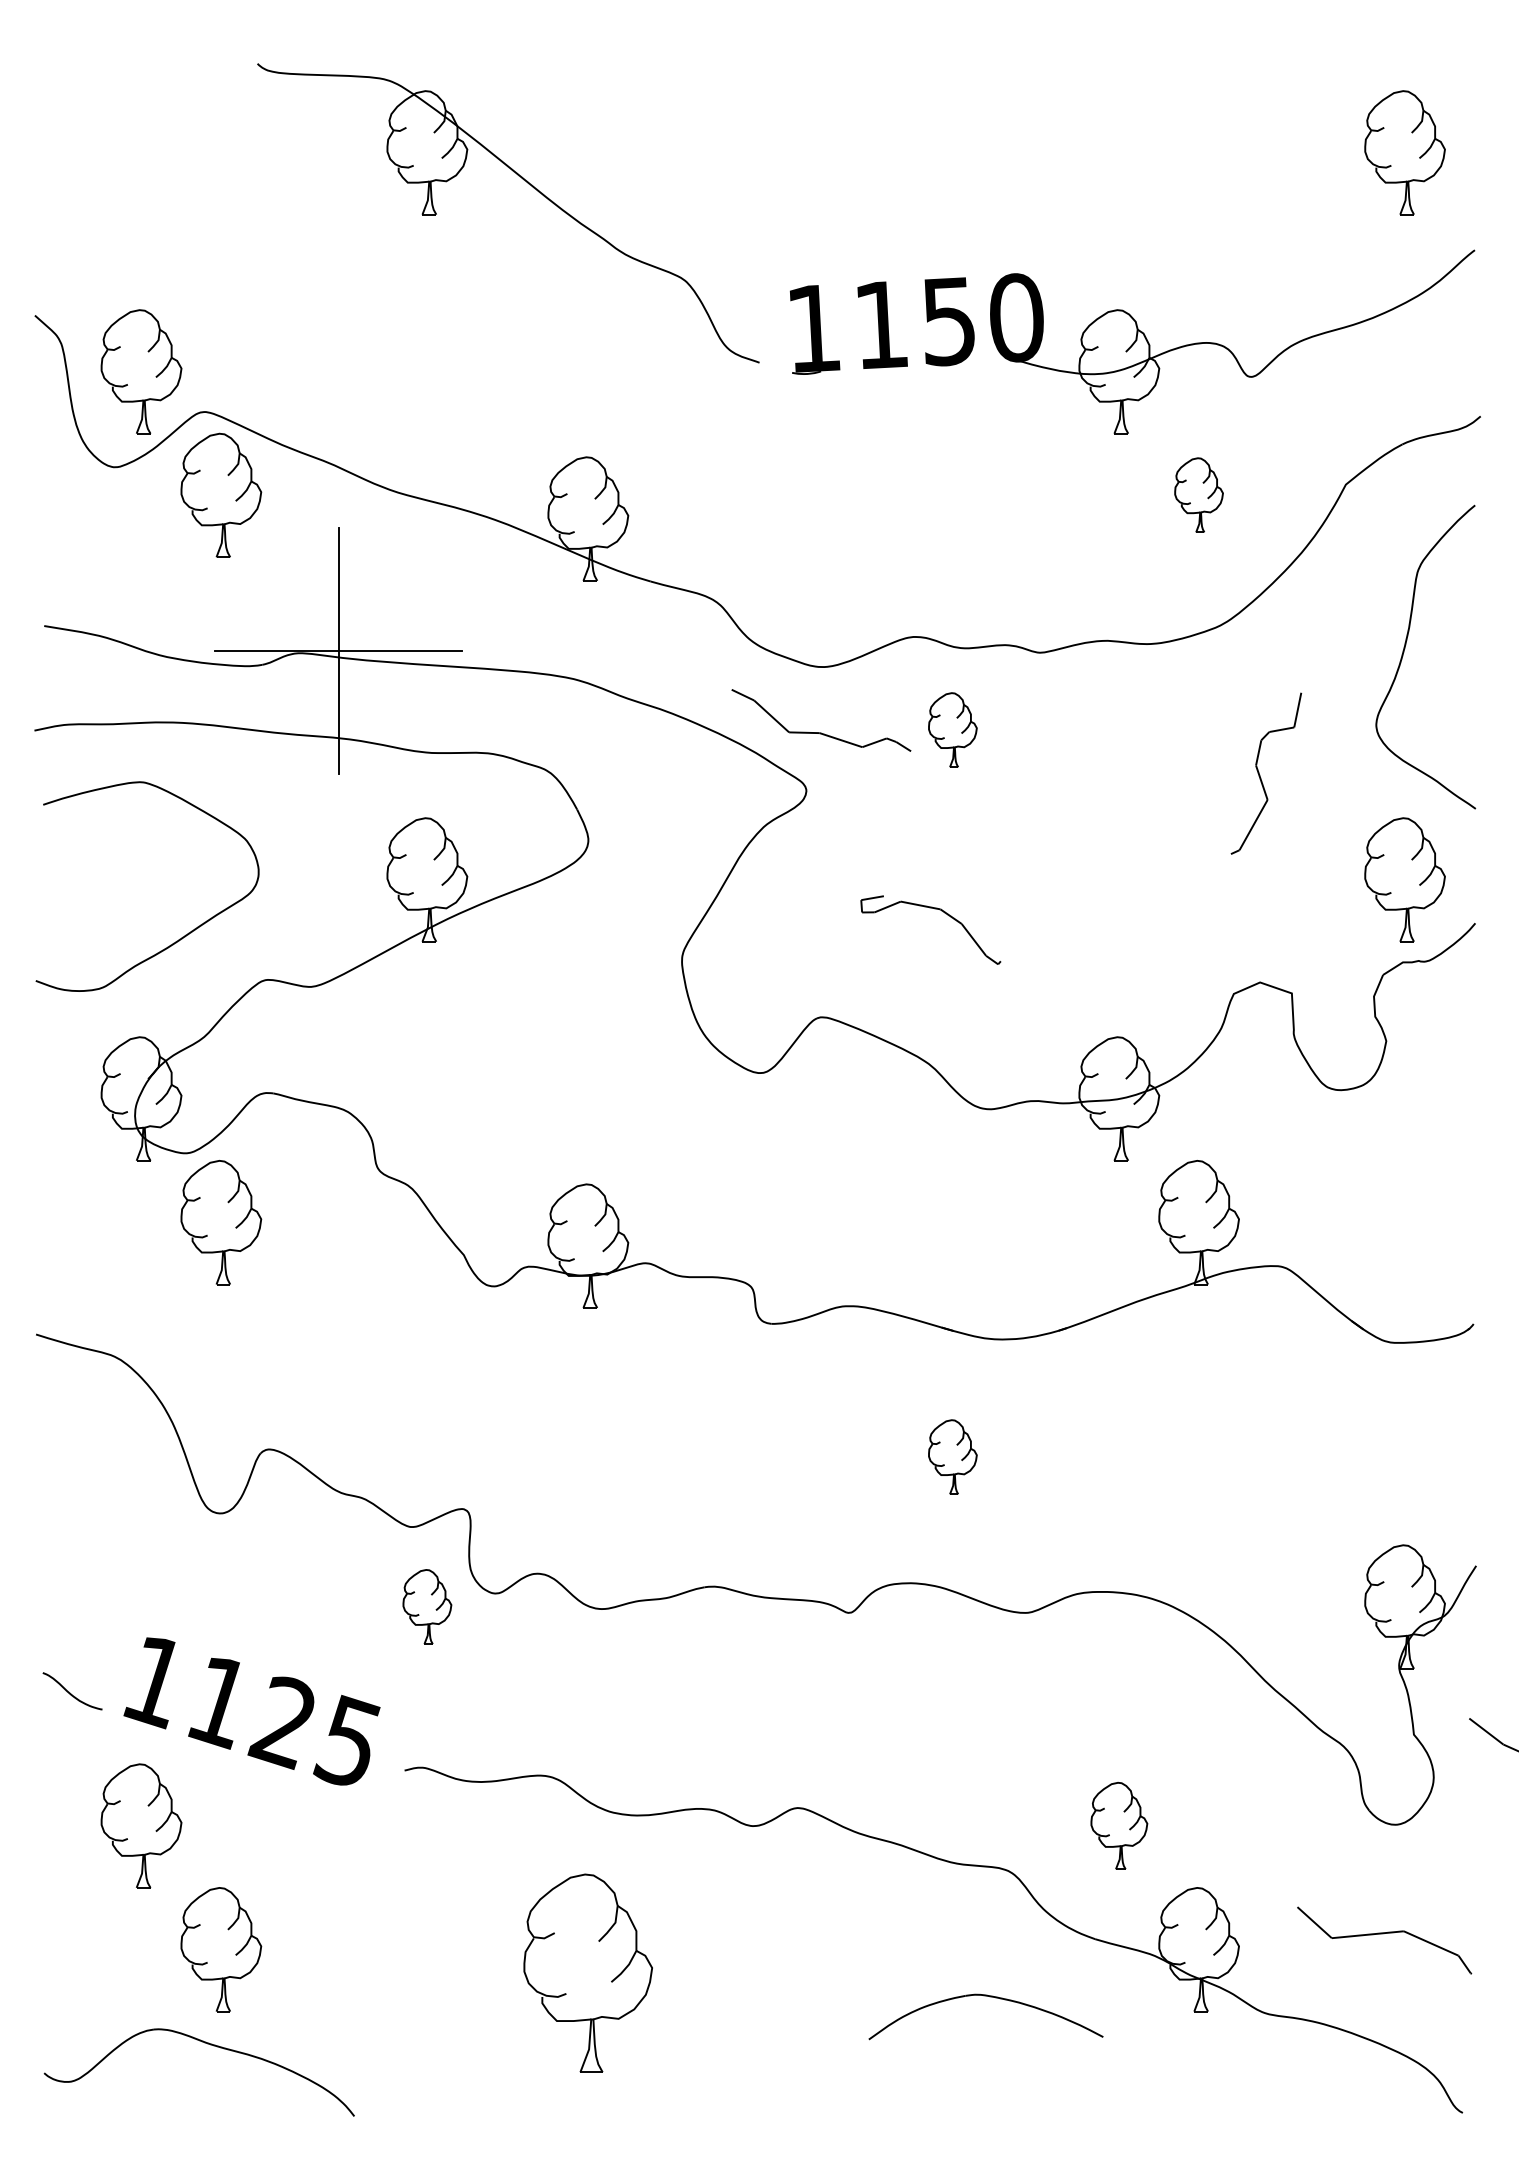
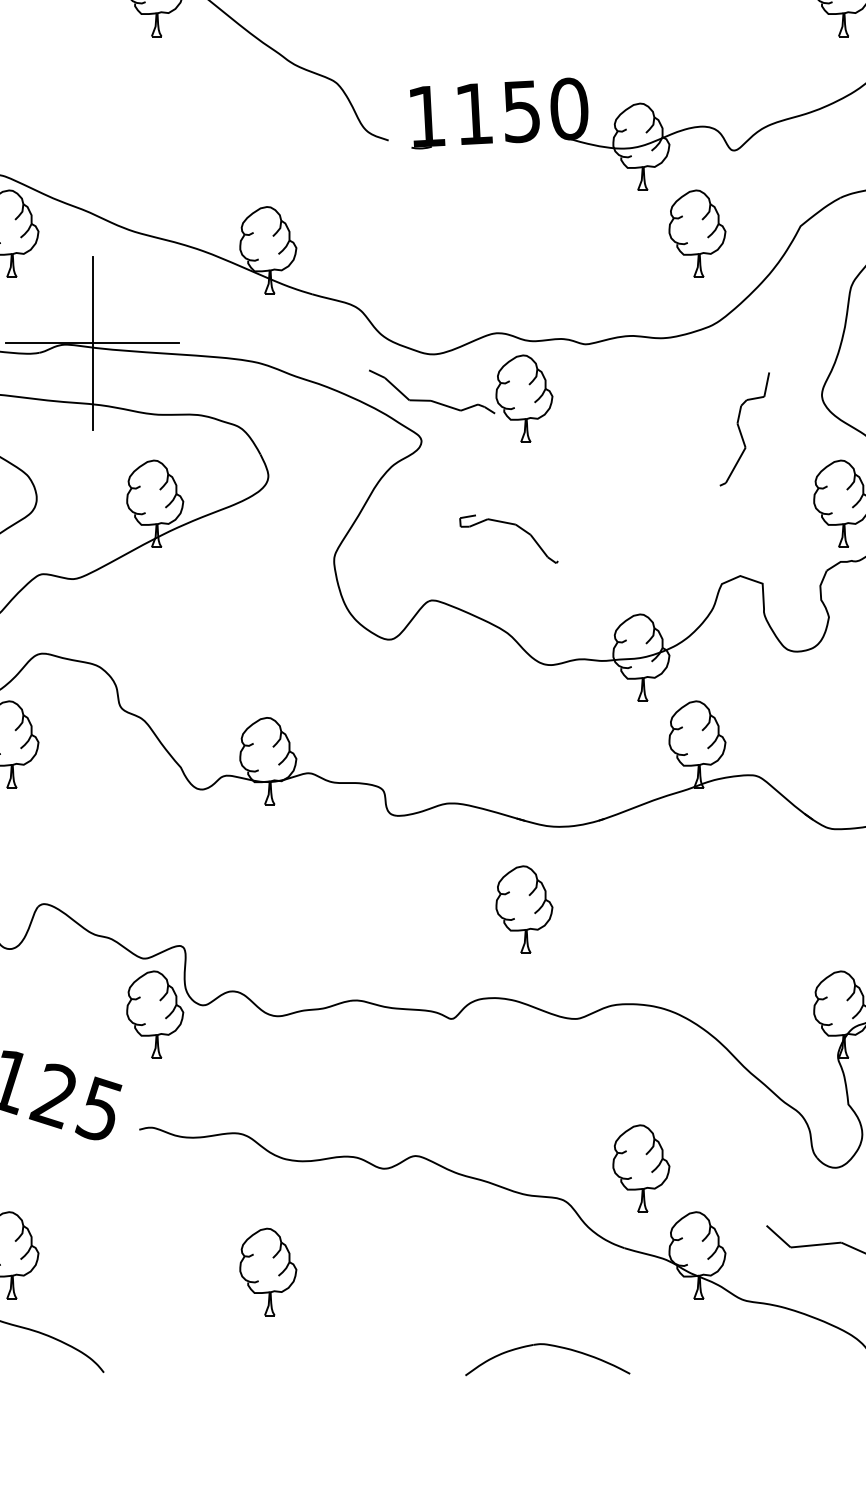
part: (1198, 494) -> (697, 233), size x1.67
part: (952, 729) -> (524, 398), size x1.67
part: (952, 1456) -> (524, 909), size x1.67
part: (427, 1606) -> (155, 1014), size x1.67
part: (1119, 1825) -> (641, 1168), size x1.43
part: (588, 1972) -> (268, 1271), size x0.62
part: (989, 1997) -> (550, 1346), moved

